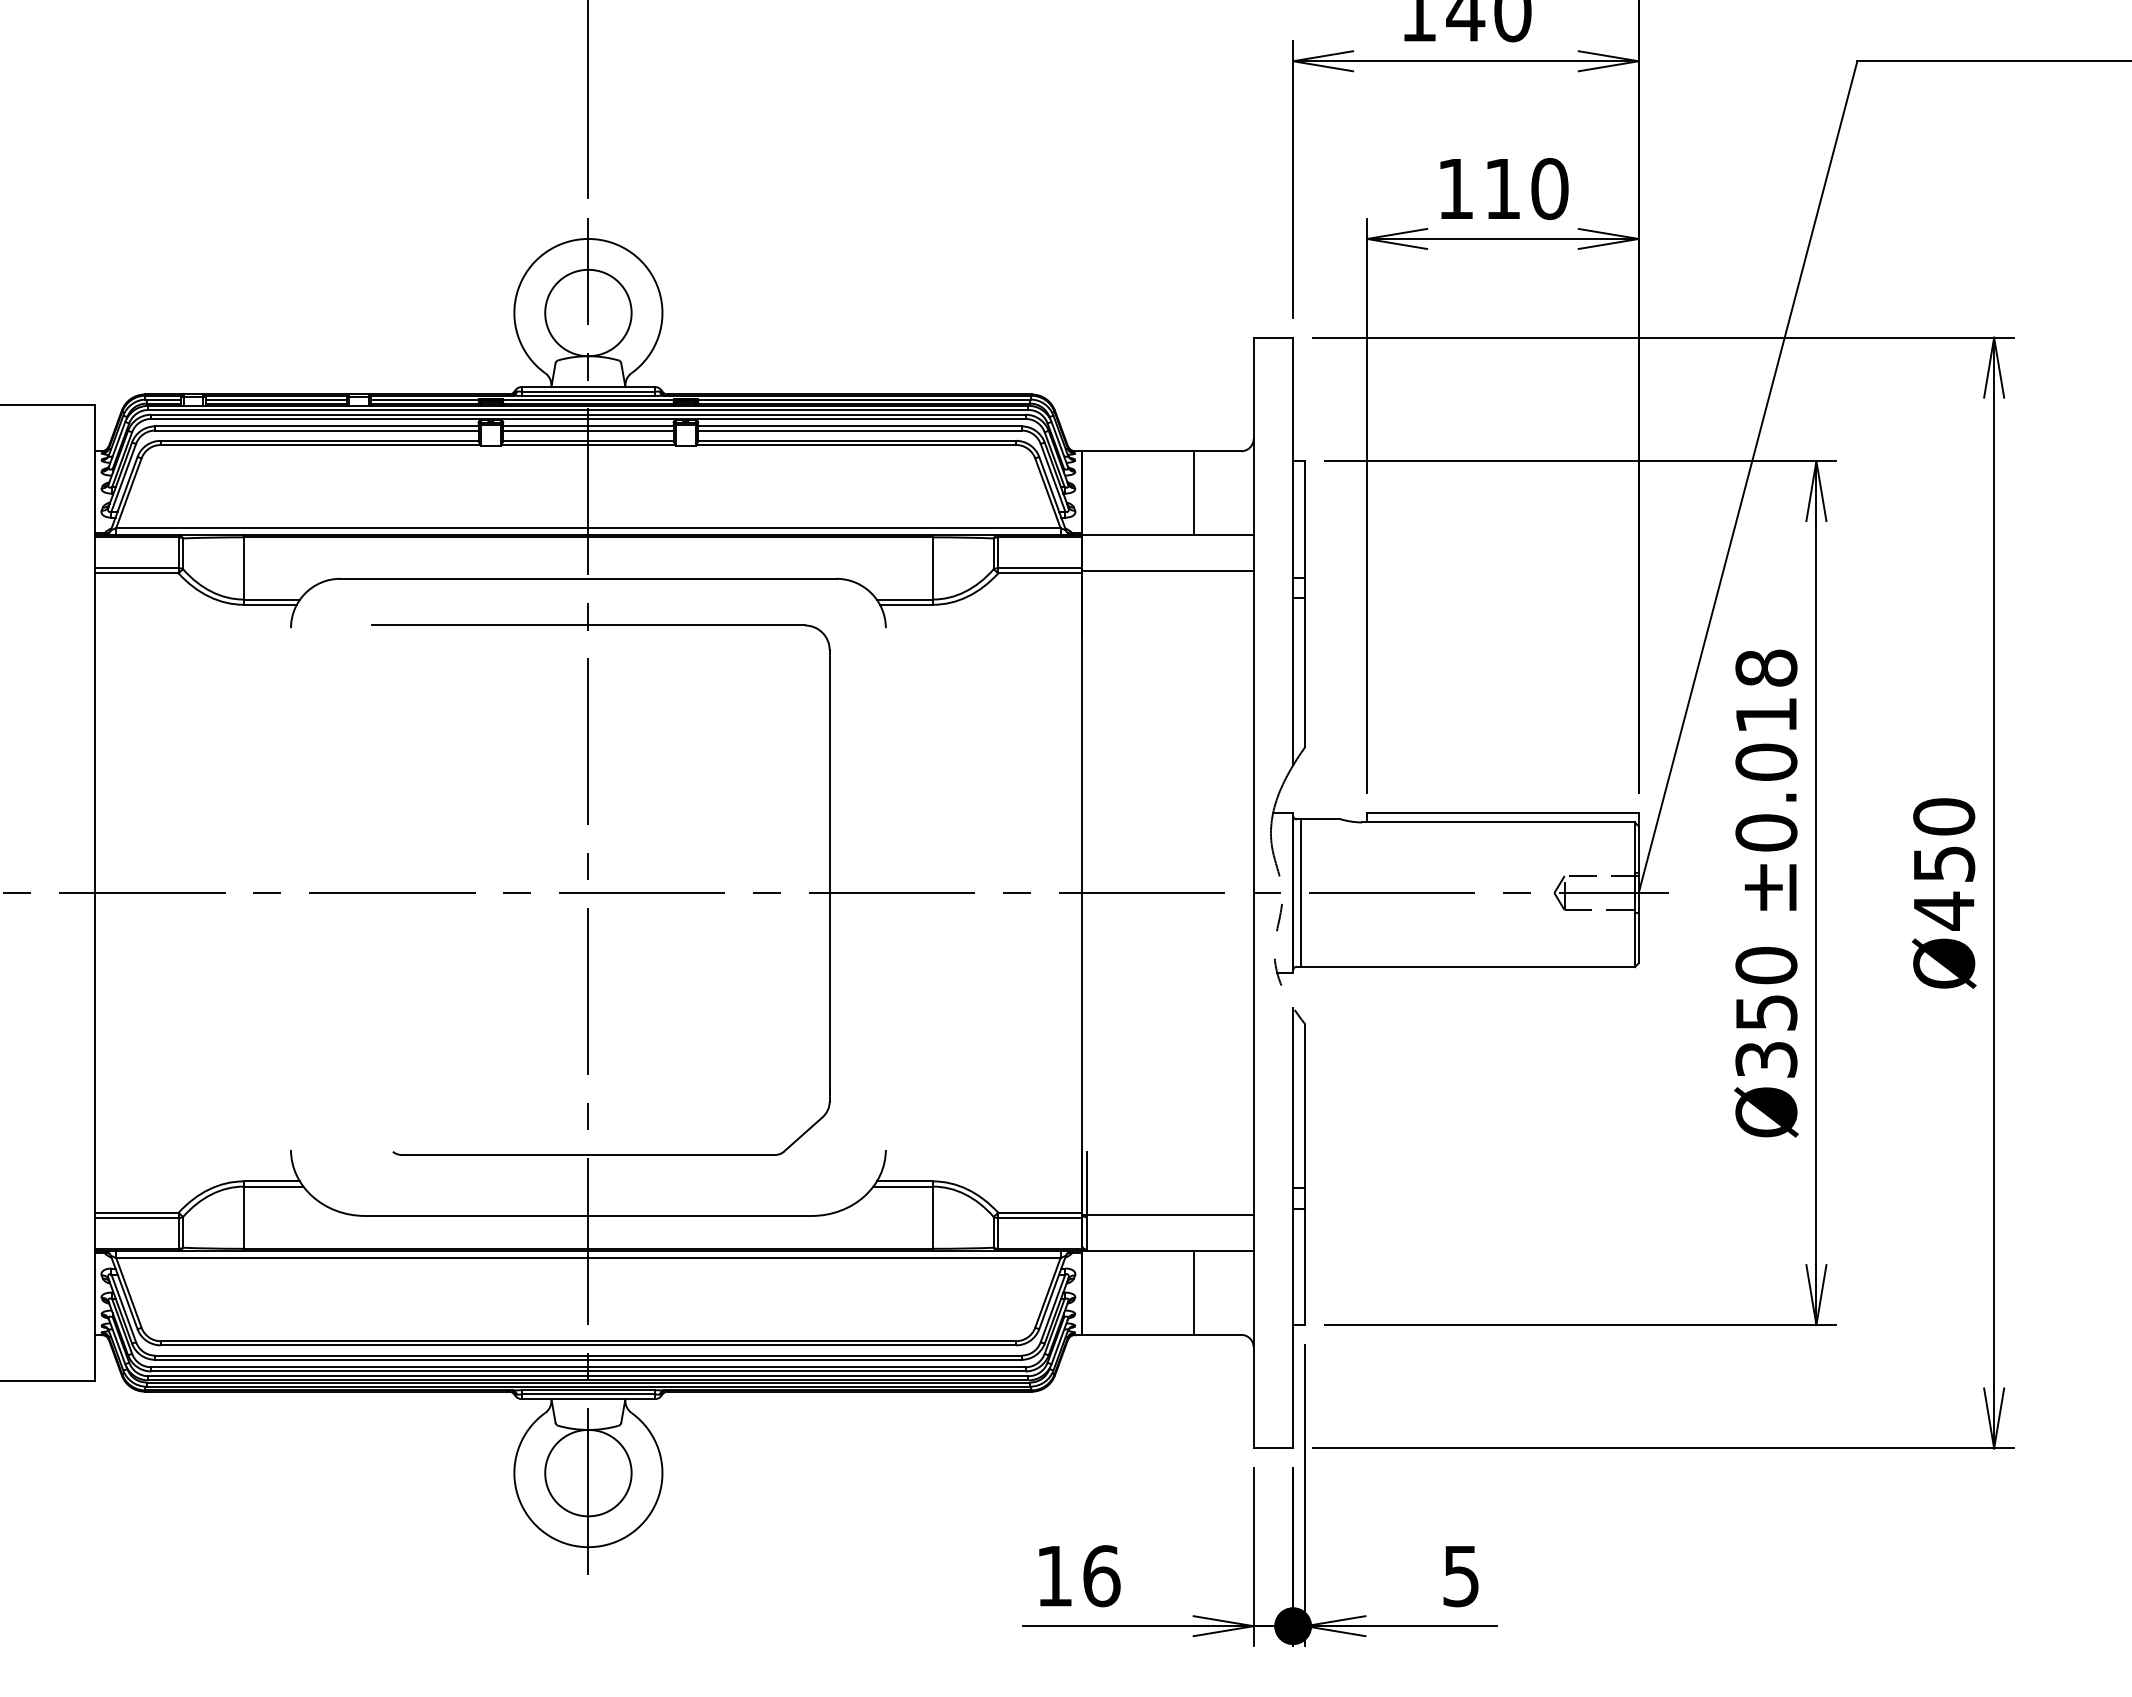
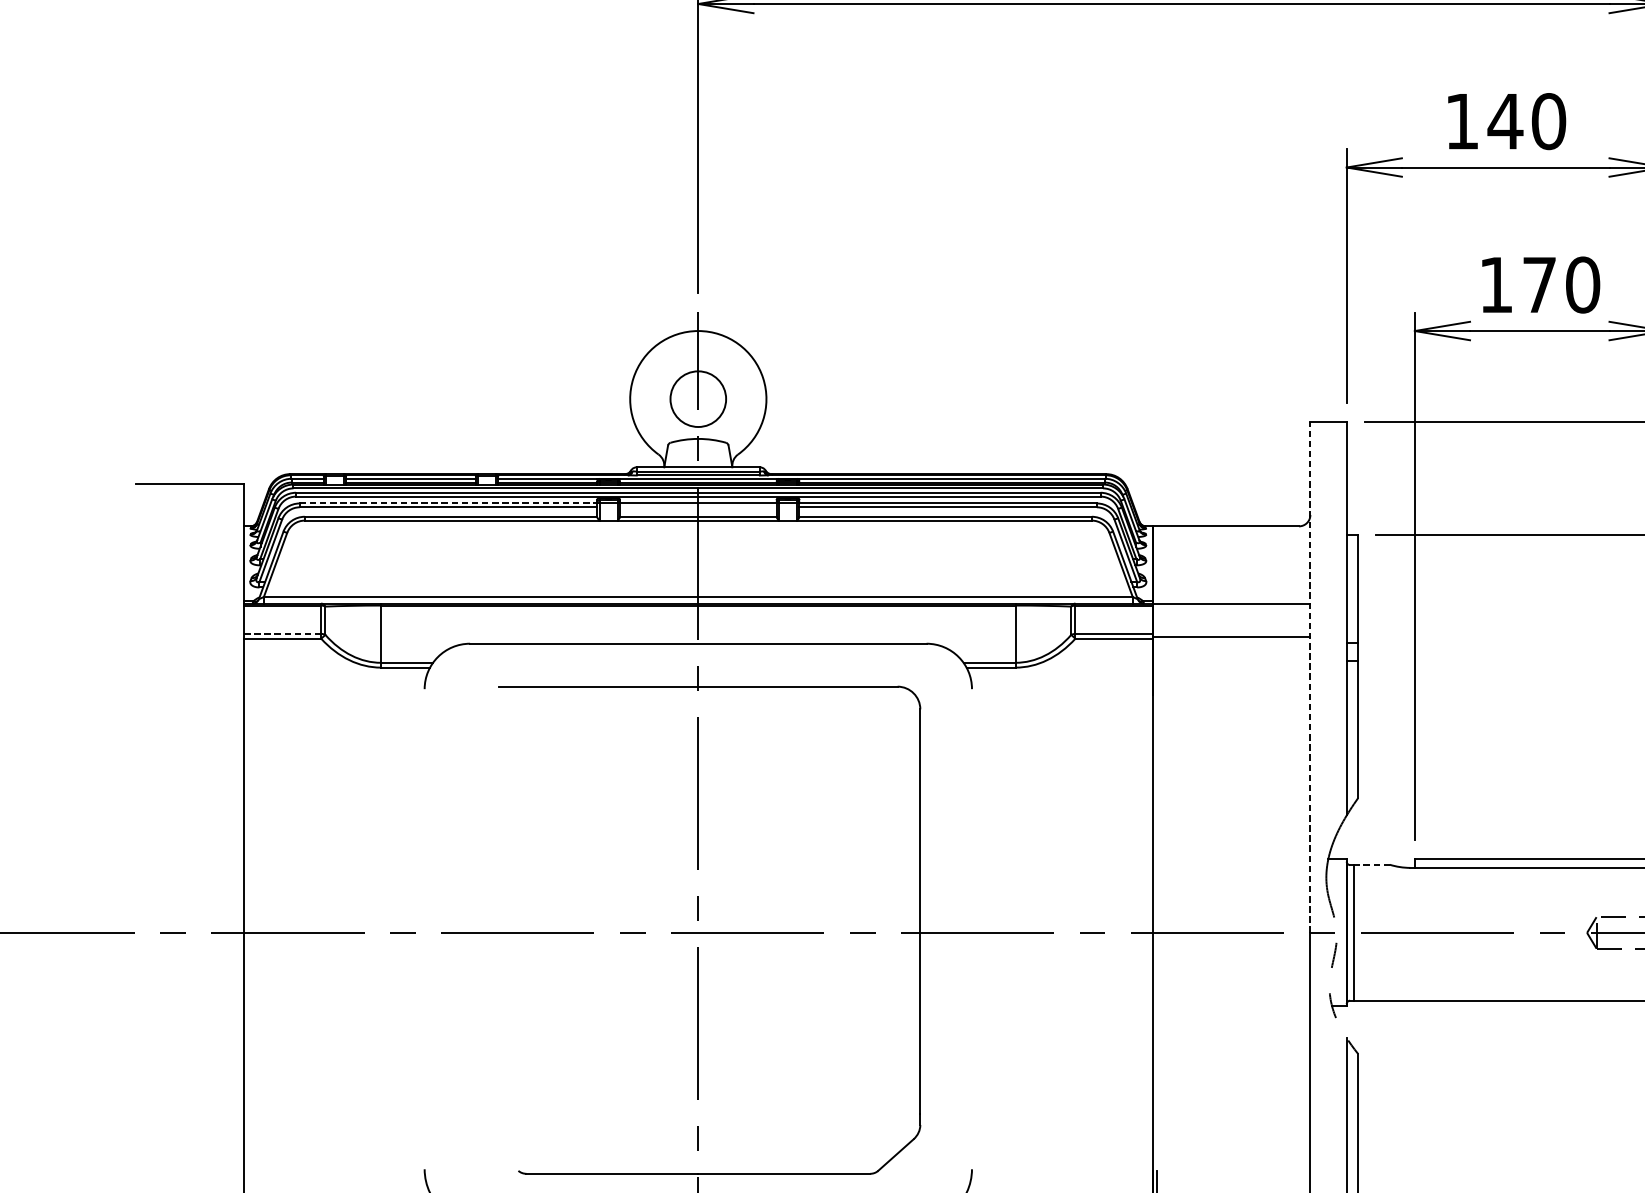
text: (1502, 188) -> (1539, 284), 110 -> 170
circle: (588, 312) -> (698, 398), size x0.7
line: (316, 426) -> (448, 503), solid -> dashed
line: (588, 430) -> (698, 507), removed
line: (1194, 493) -> (1255, 565), removed
line: (136, 568) -> (282, 634), solid -> dashed
line: (1253, 615) -> (1310, 677), solid -> dashed
line: (1320, 819) -> (1371, 865), solid -> dashed

